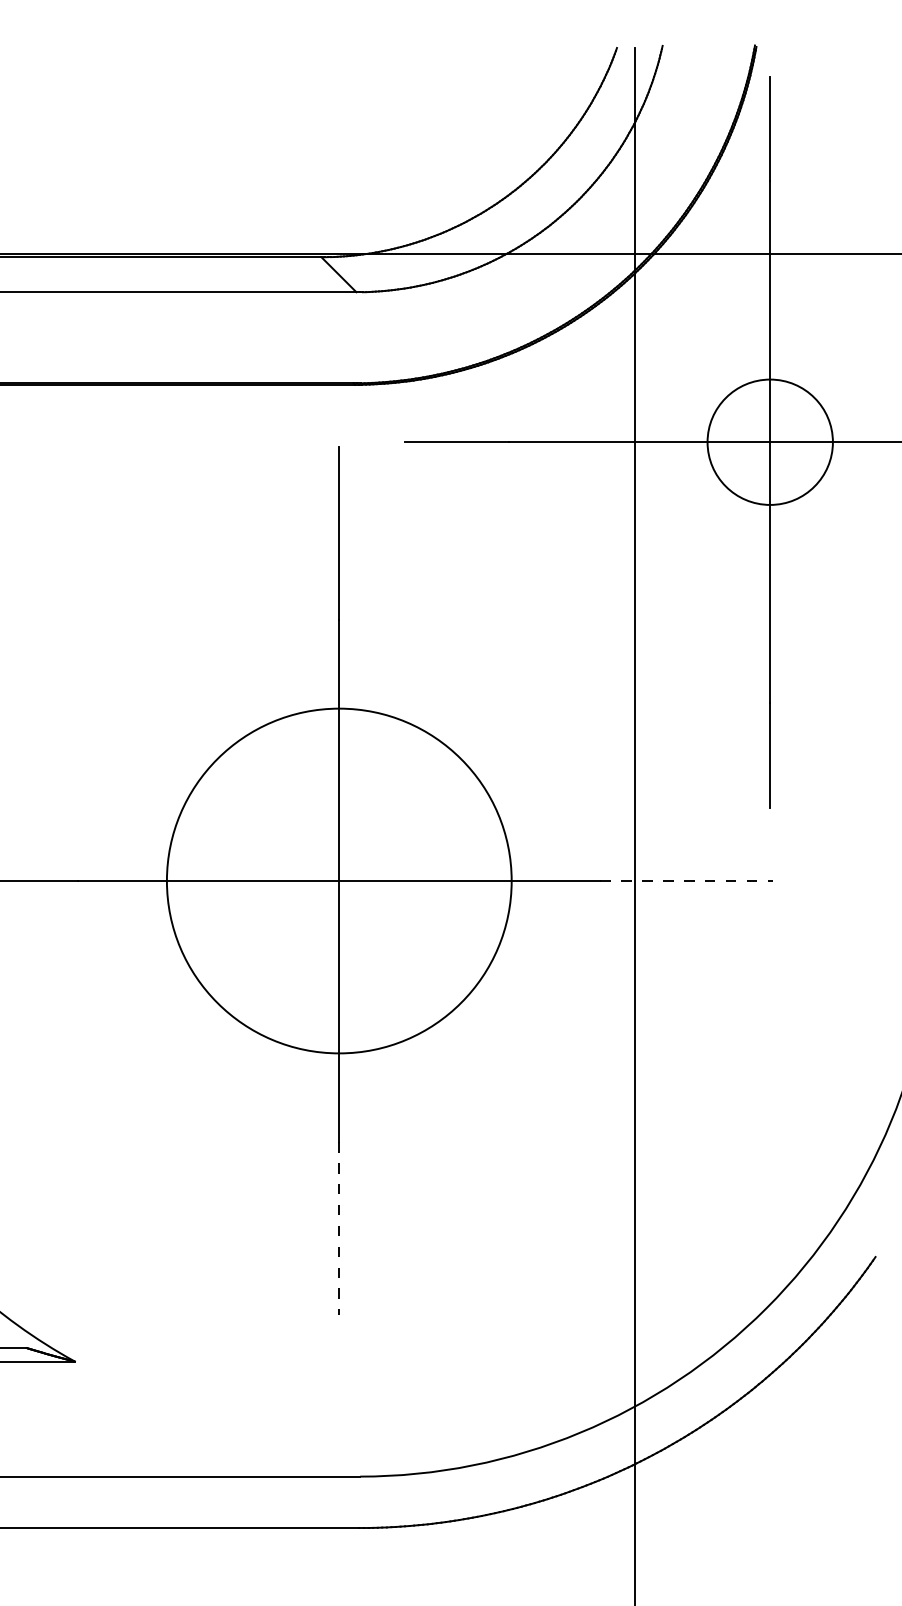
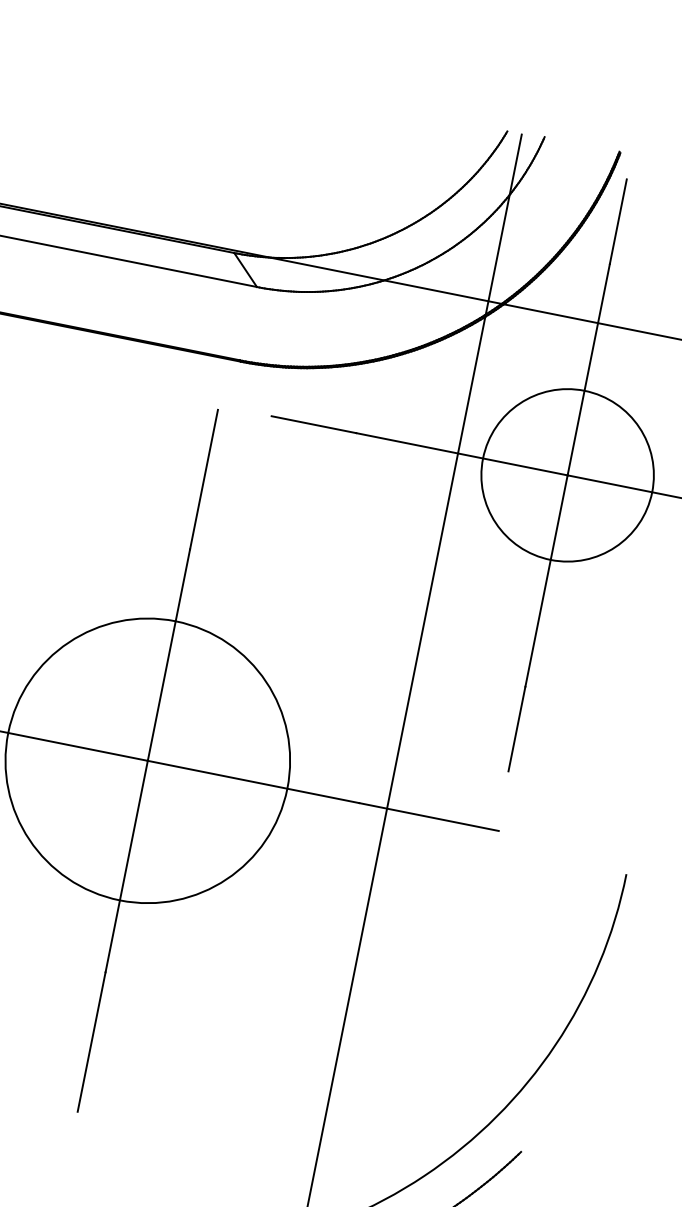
circle: (769, 441) -> (567, 474), size x1.67
line: (687, 881) -> (429, 817), dashed -> solid
line: (339, 1228) -> (91, 1042), dashed -> solid

